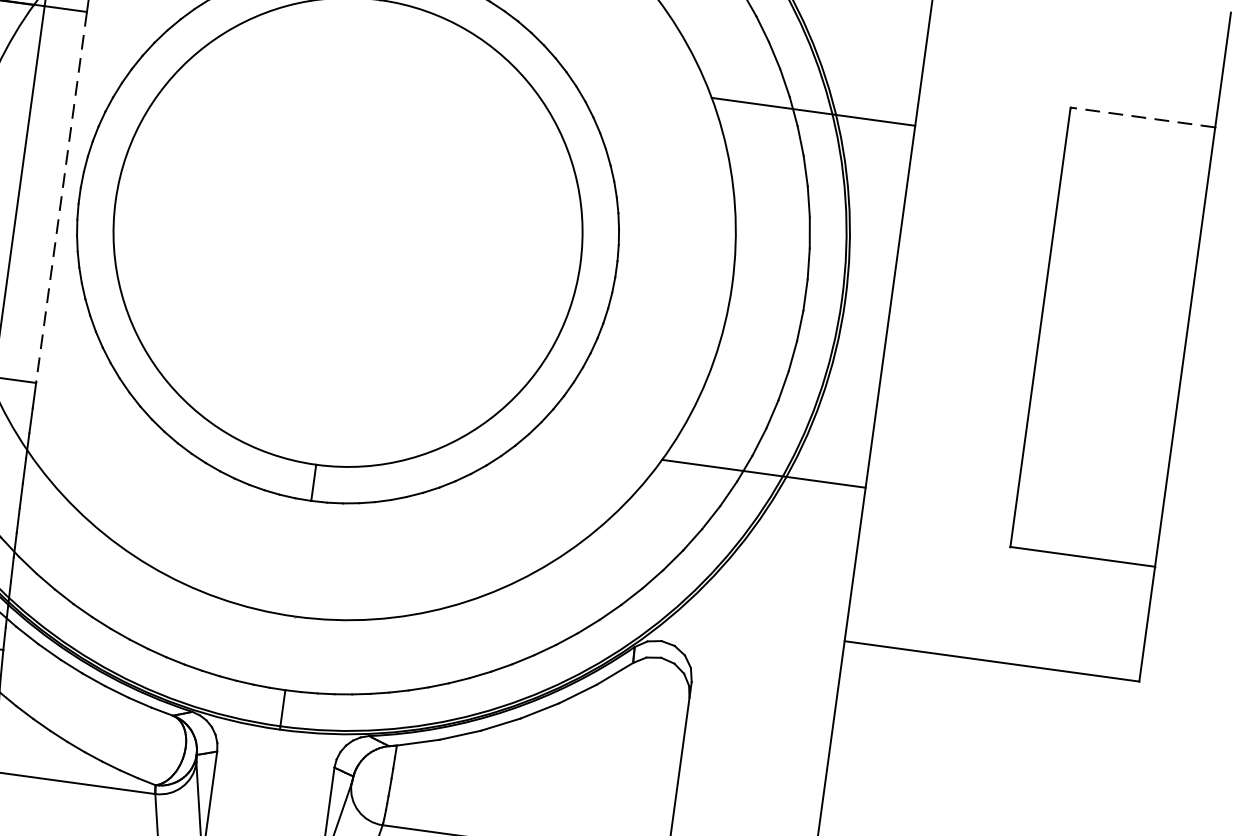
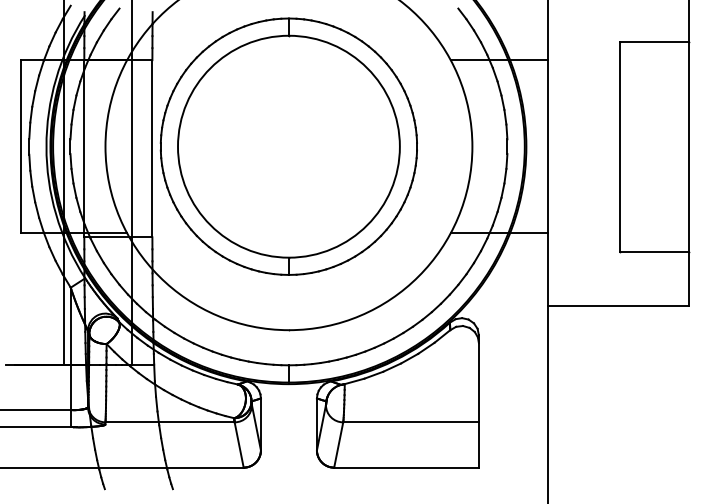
line: (1143, 116) -> (654, 41), dashed -> solid
line: (61, 196) -> (152, 148), dashed -> solid

